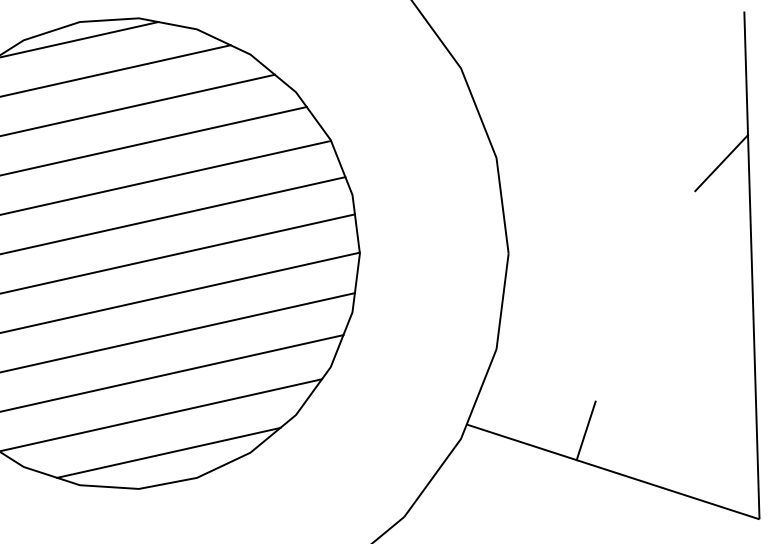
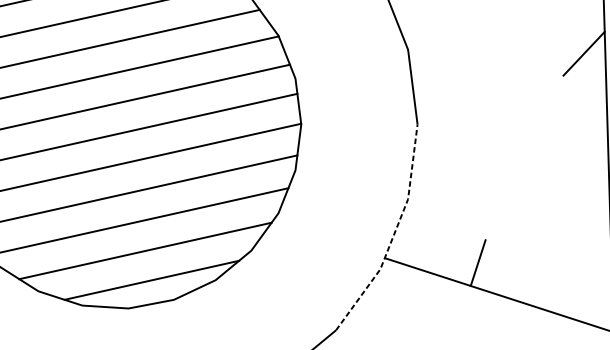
line: (478, 393) -> (394, 233), solid -> dashed

